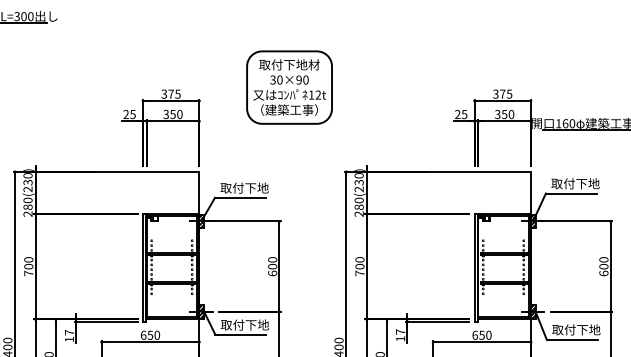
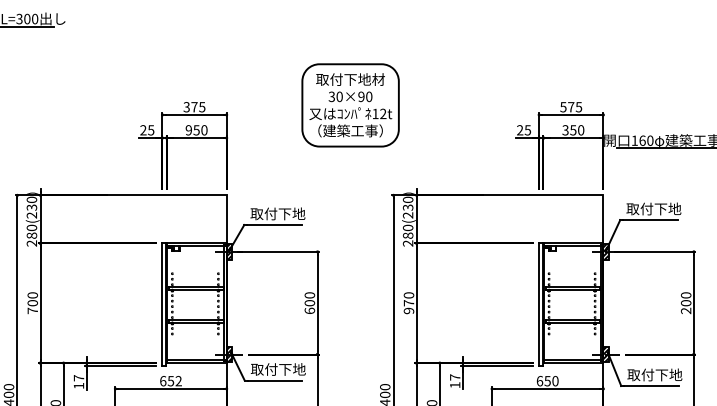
part: (289, 87) -> (350, 105), moved
text: (495, 93) -> (562, 106), 375 -> 575
text: (165, 114) -> (188, 130), 350 -> 950
text: (359, 269) -> (408, 306), 700 -> 970
text: (603, 273) -> (685, 310), 600 -> 200
text: (157, 334) -> (178, 380), 650 -> 652

